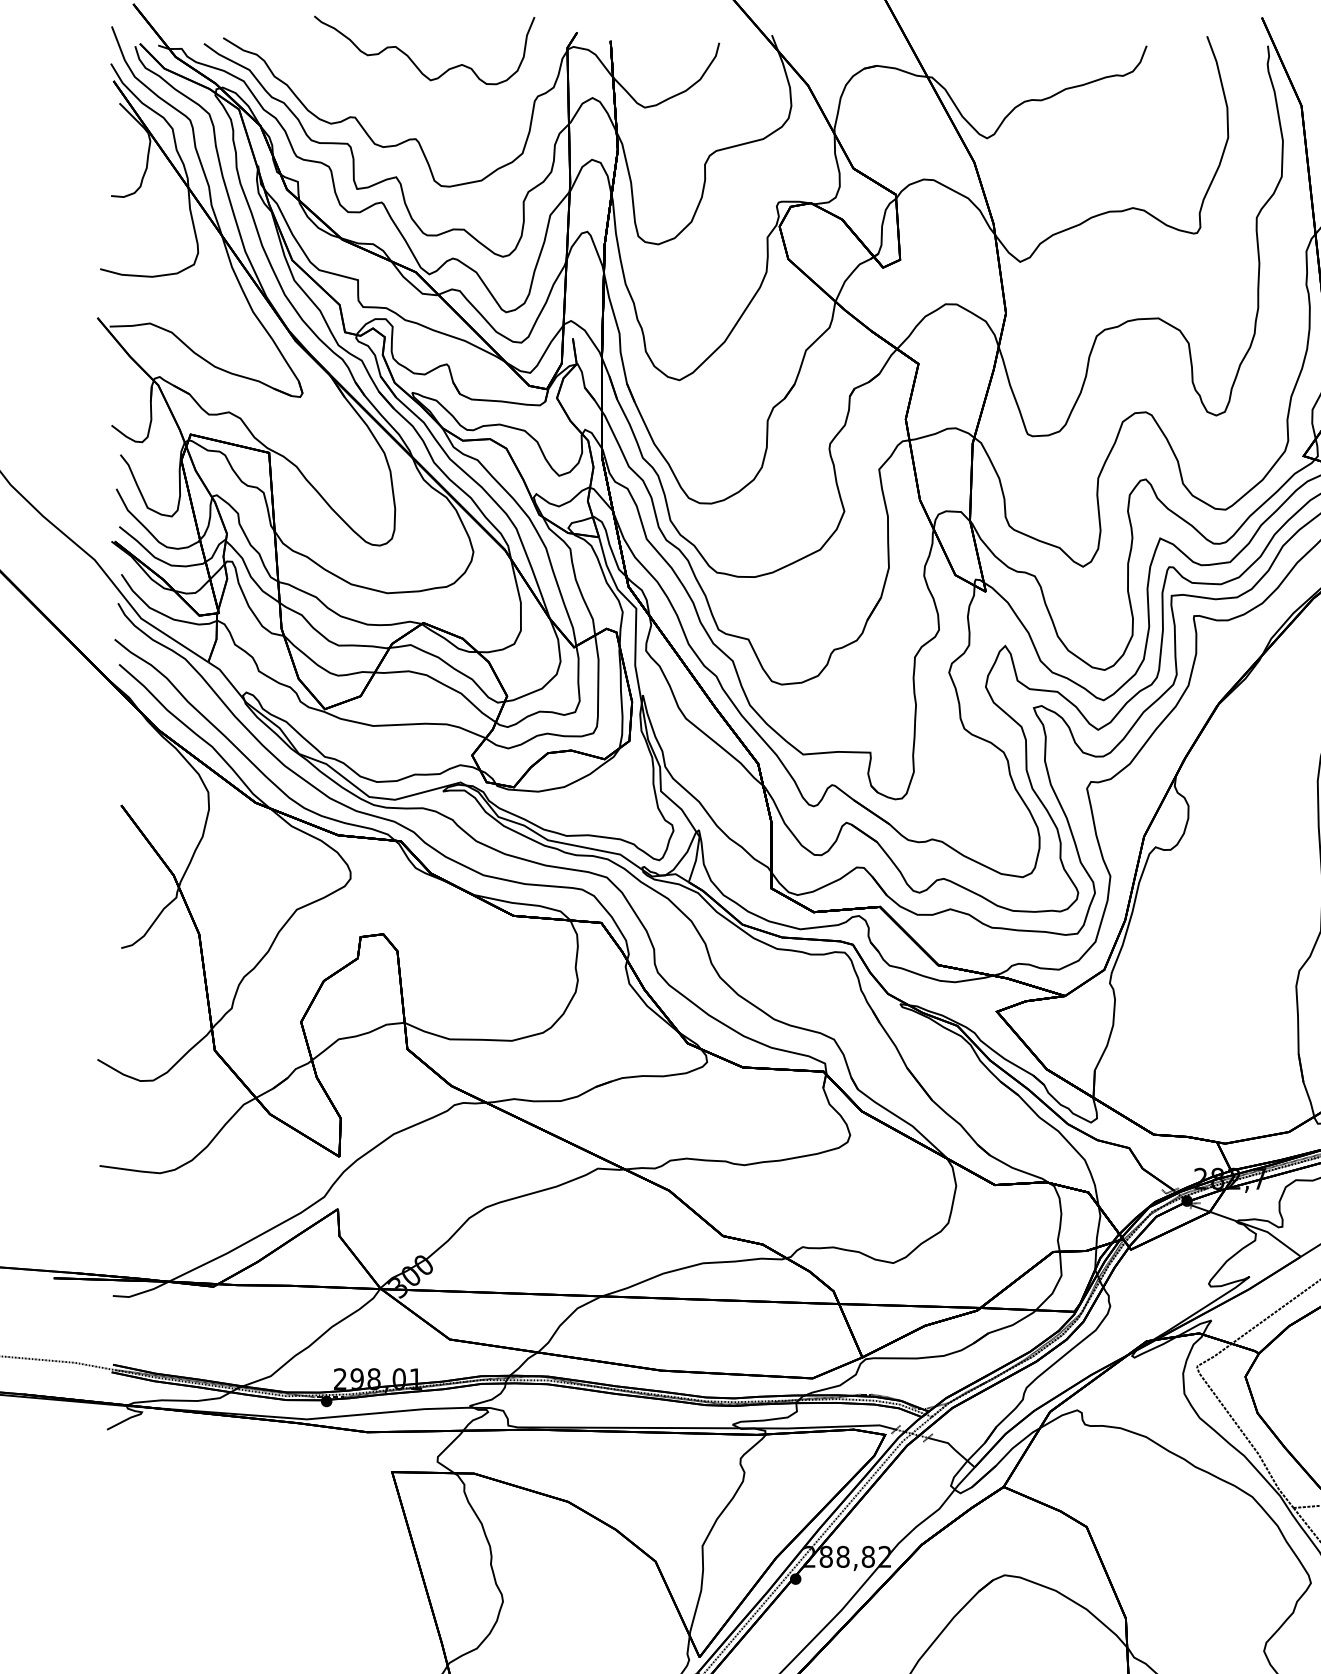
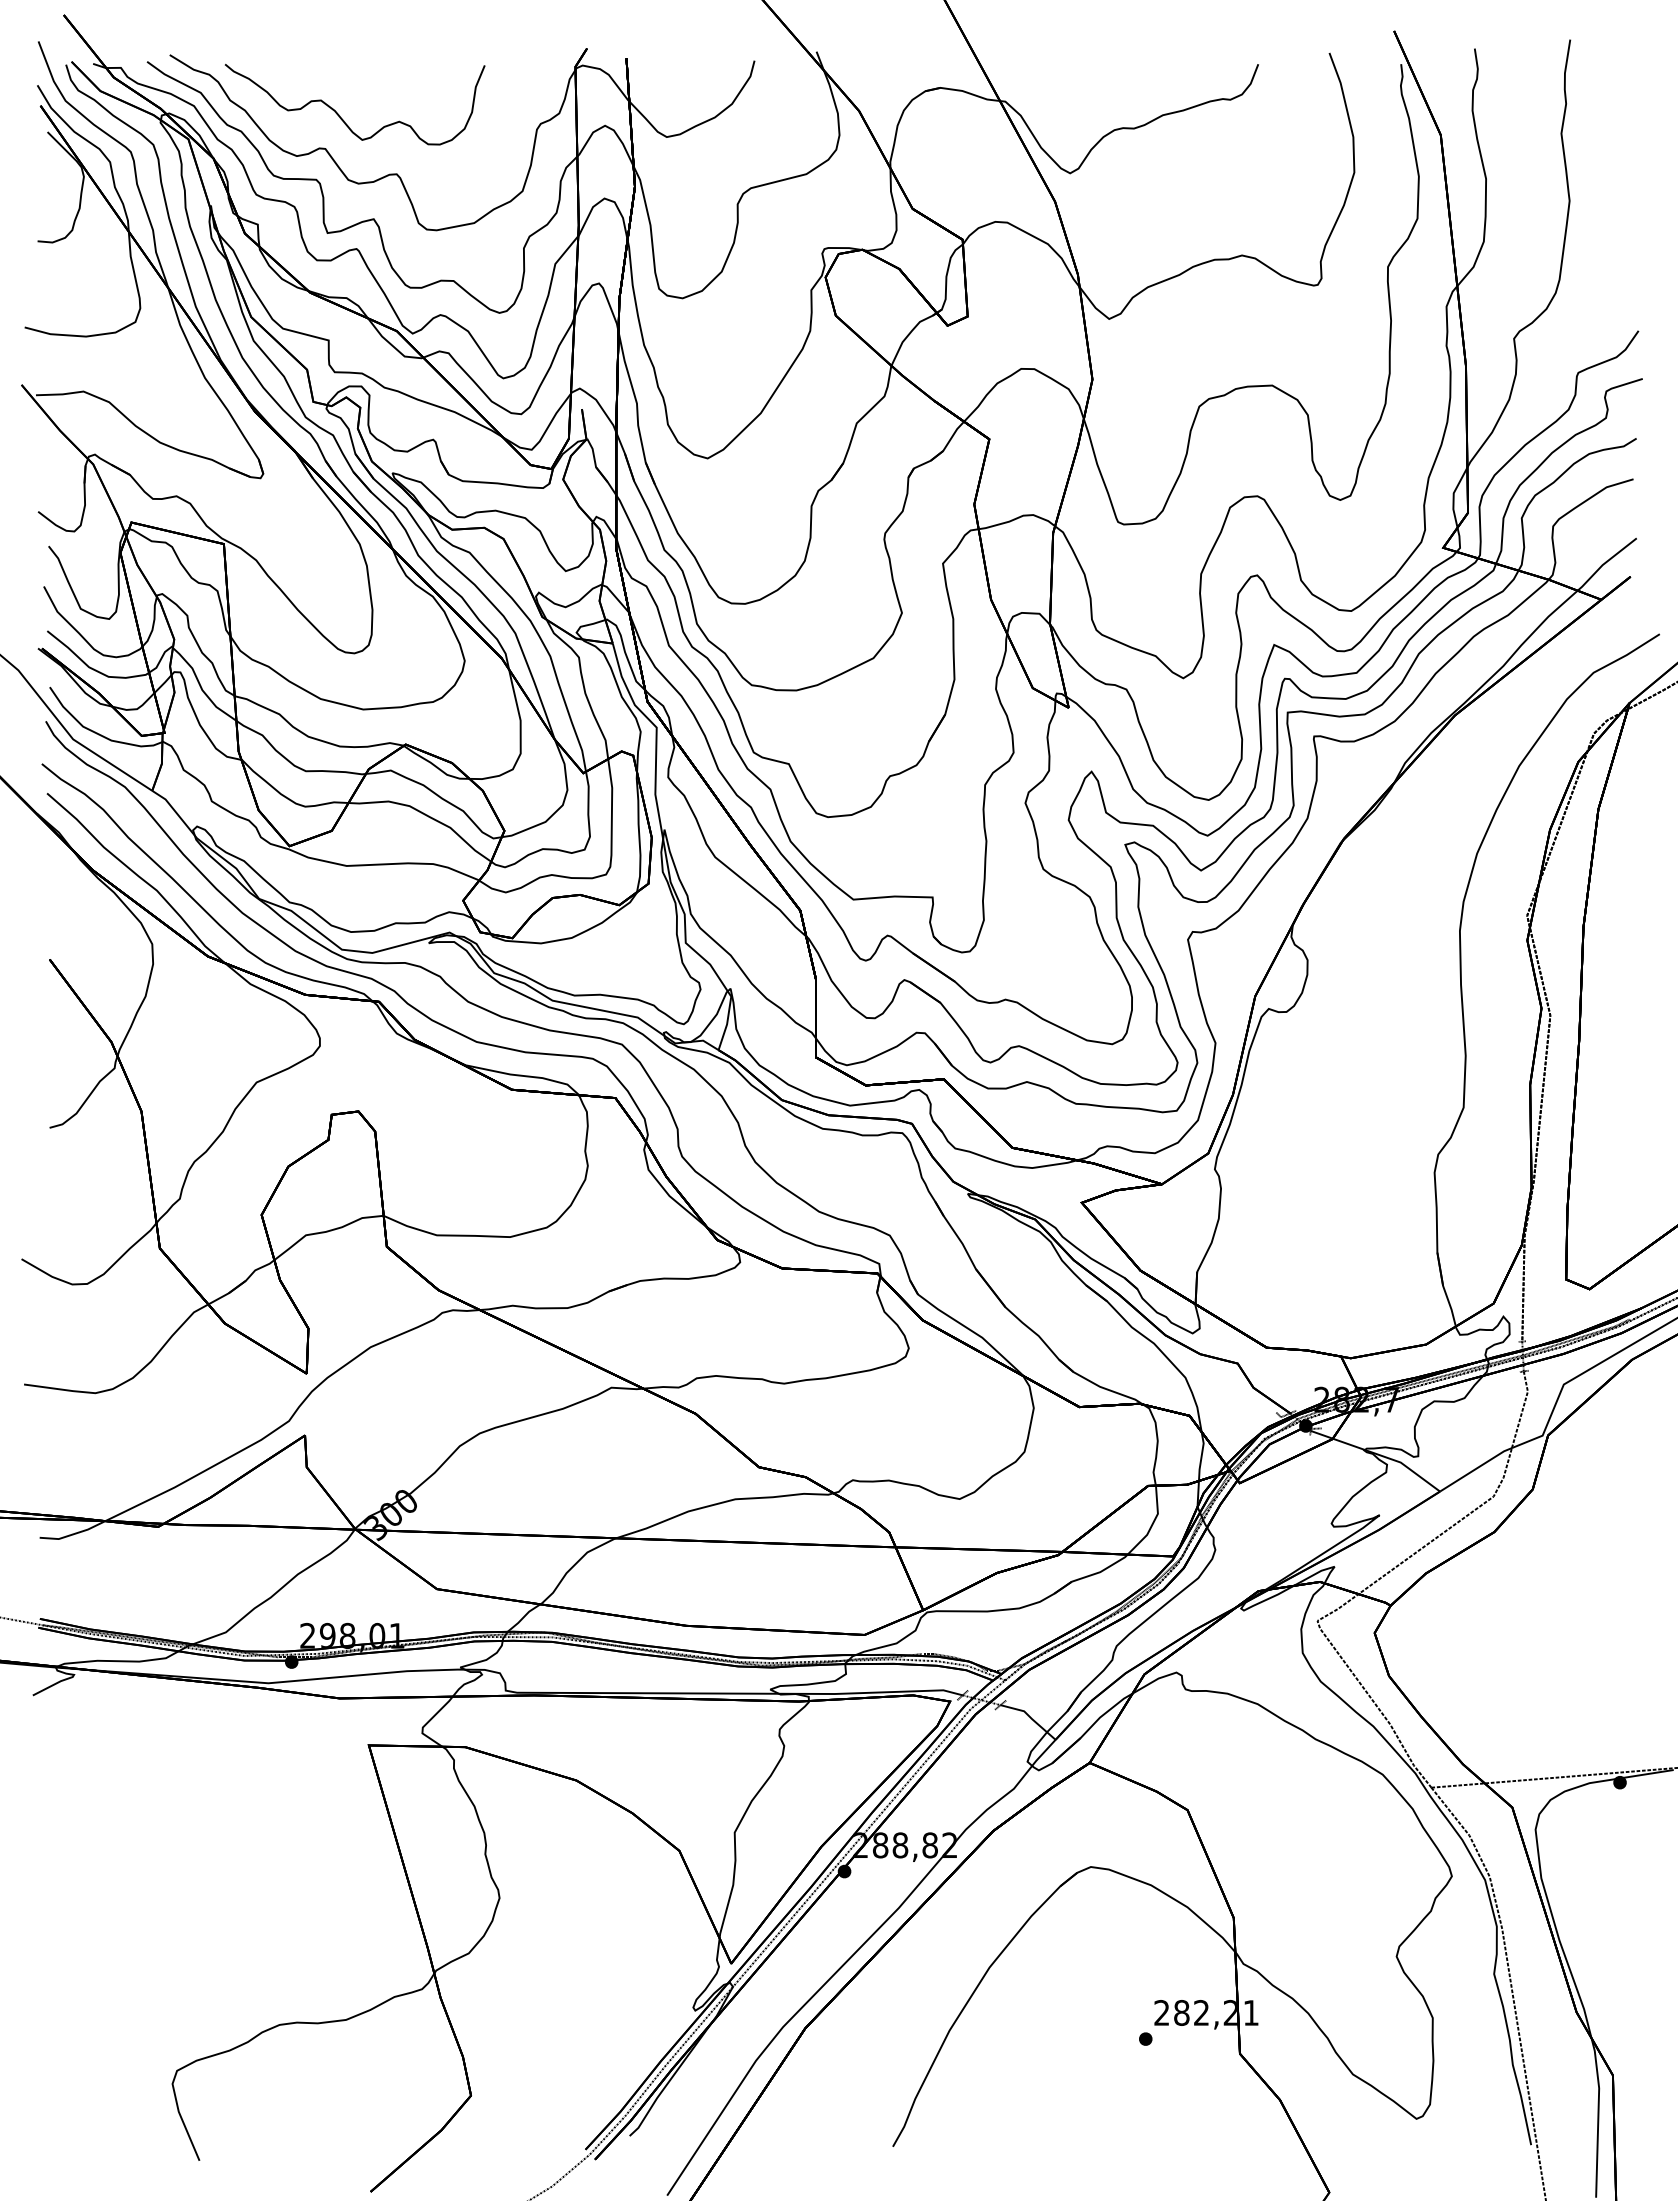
curve: (411, 58) -> (339, 114), moved

